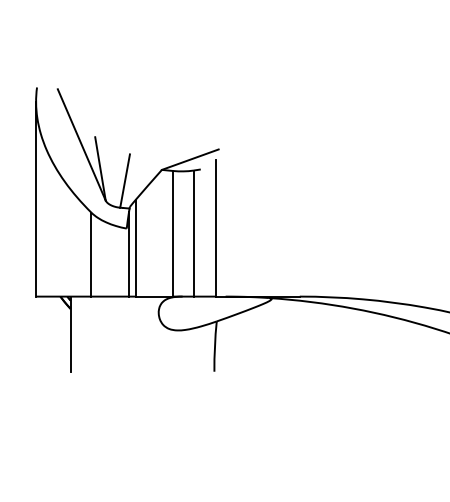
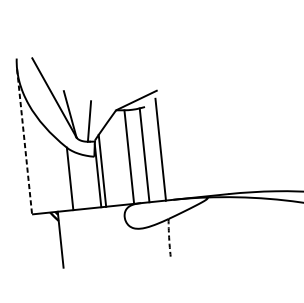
line: (36, 199) -> (24, 142), solid -> dashed
arc: (214, 346) -> (168, 237), solid -> dashed

